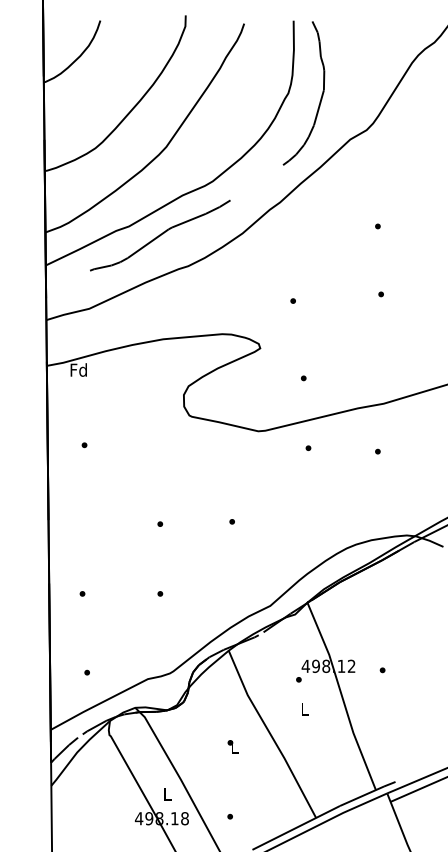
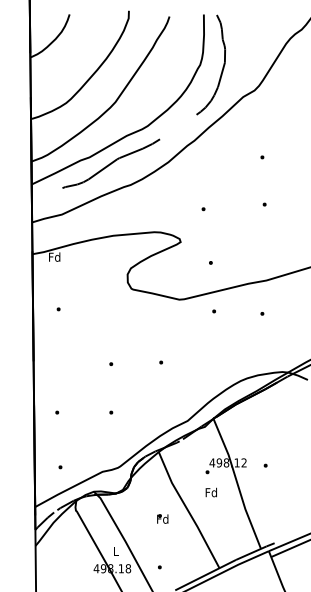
text: (303, 708) -> (210, 492), L -> Fd
text: (234, 746) -> (162, 518), L -> Fd

